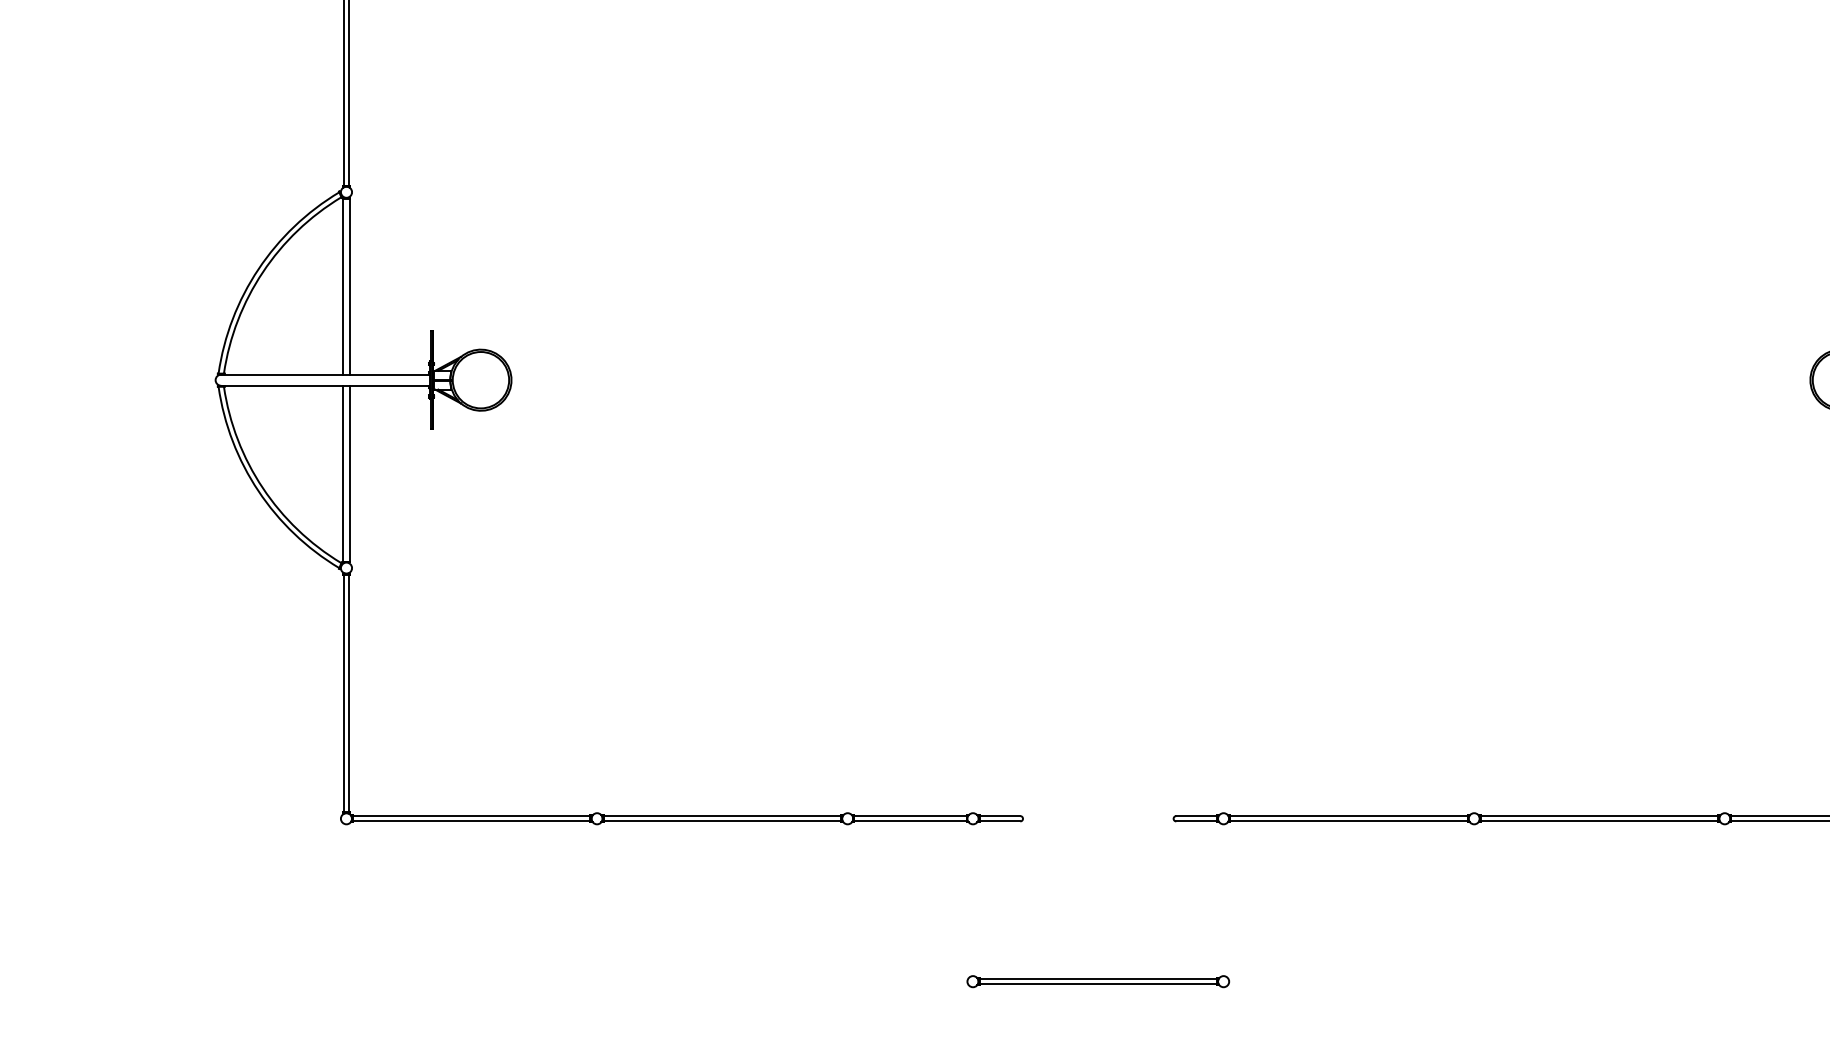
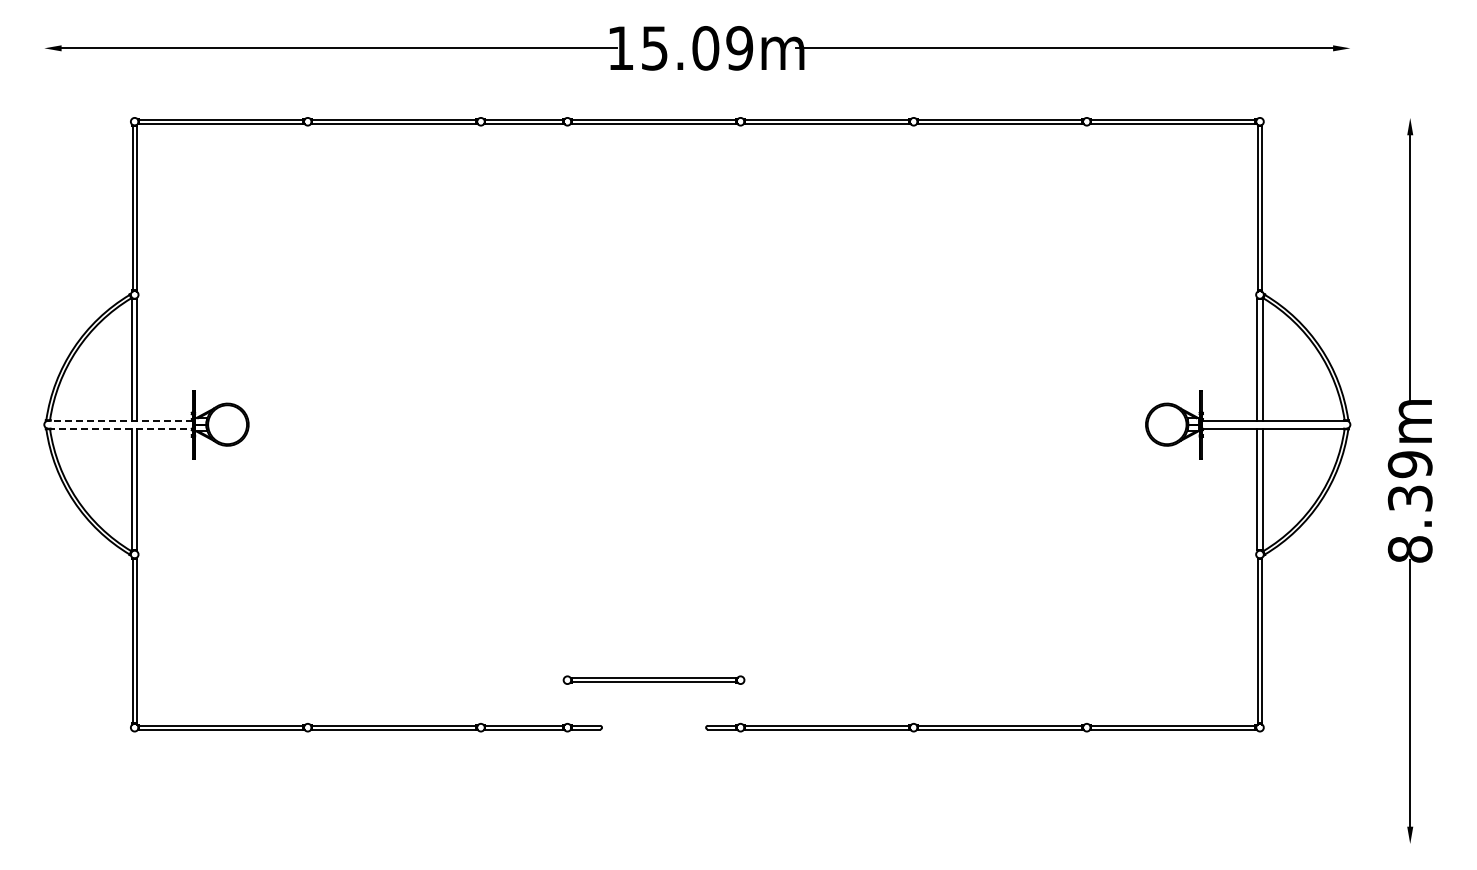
line: (324, 374) -> (119, 420), solid -> dashed
line: (325, 385) -> (120, 428), solid -> dashed
part: (1097, 980) -> (653, 679), moved

